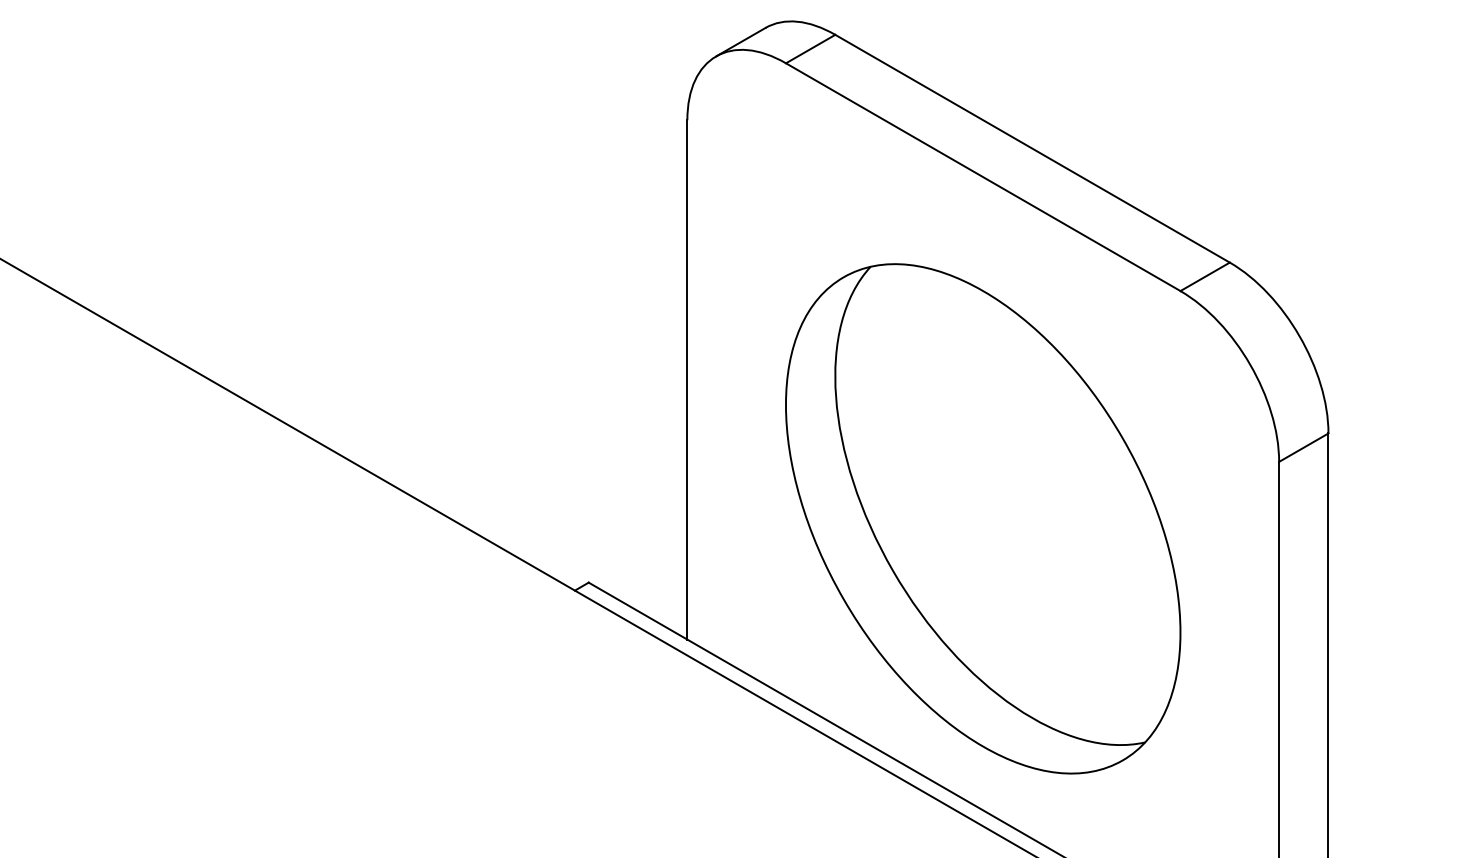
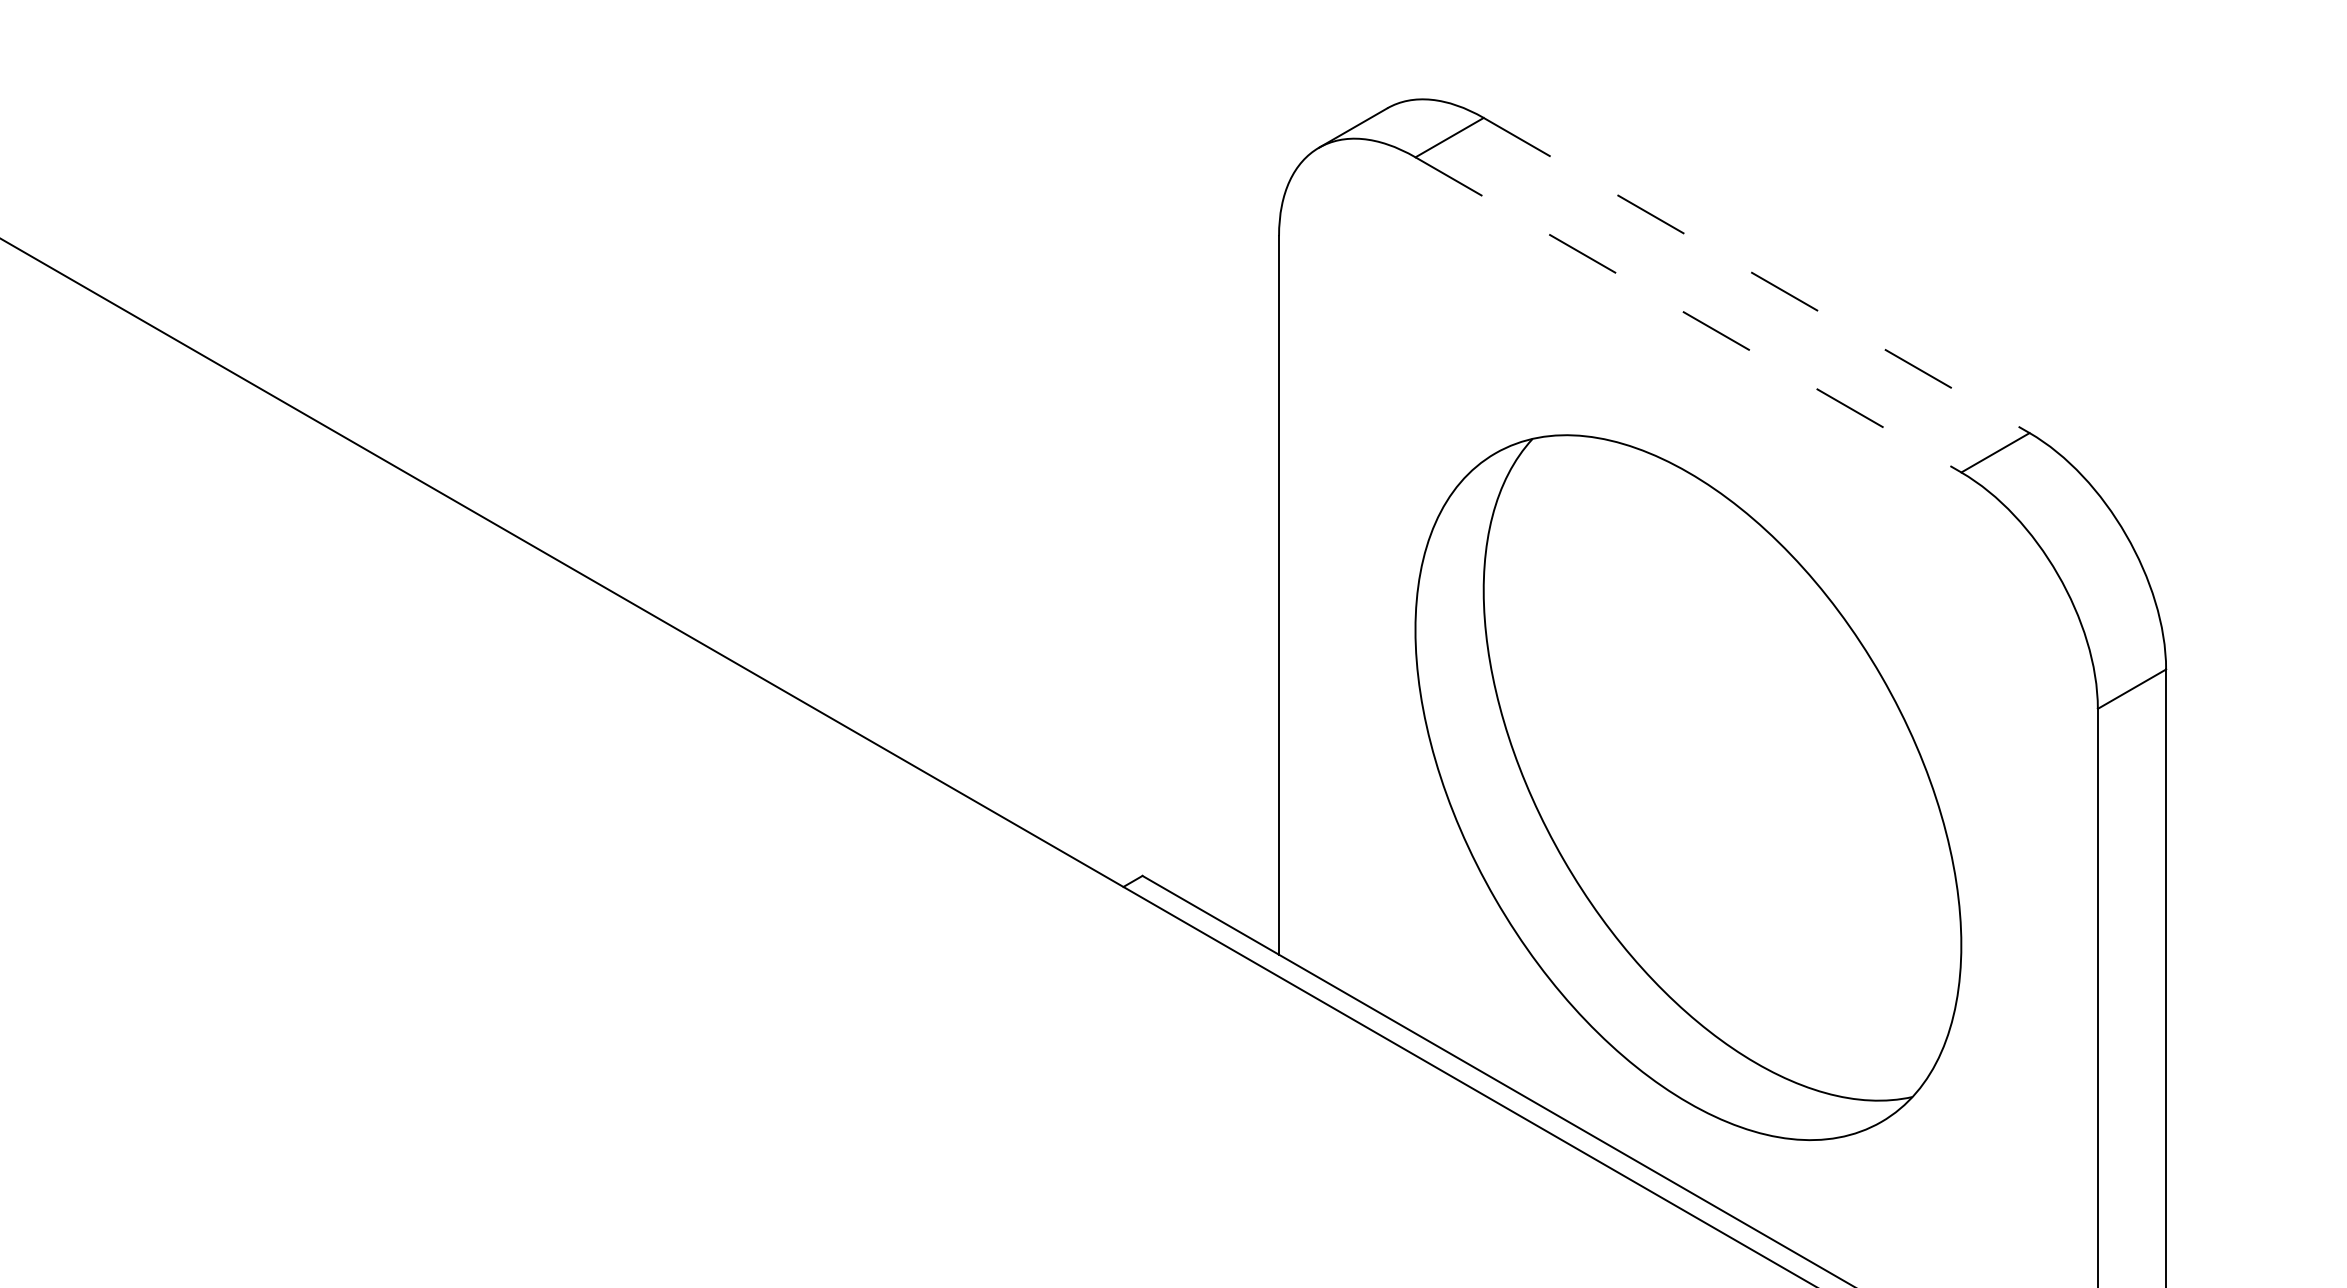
line: (1033, 148) -> (1757, 275), solid -> dashed
line: (983, 177) -> (1688, 315), solid -> dashed

